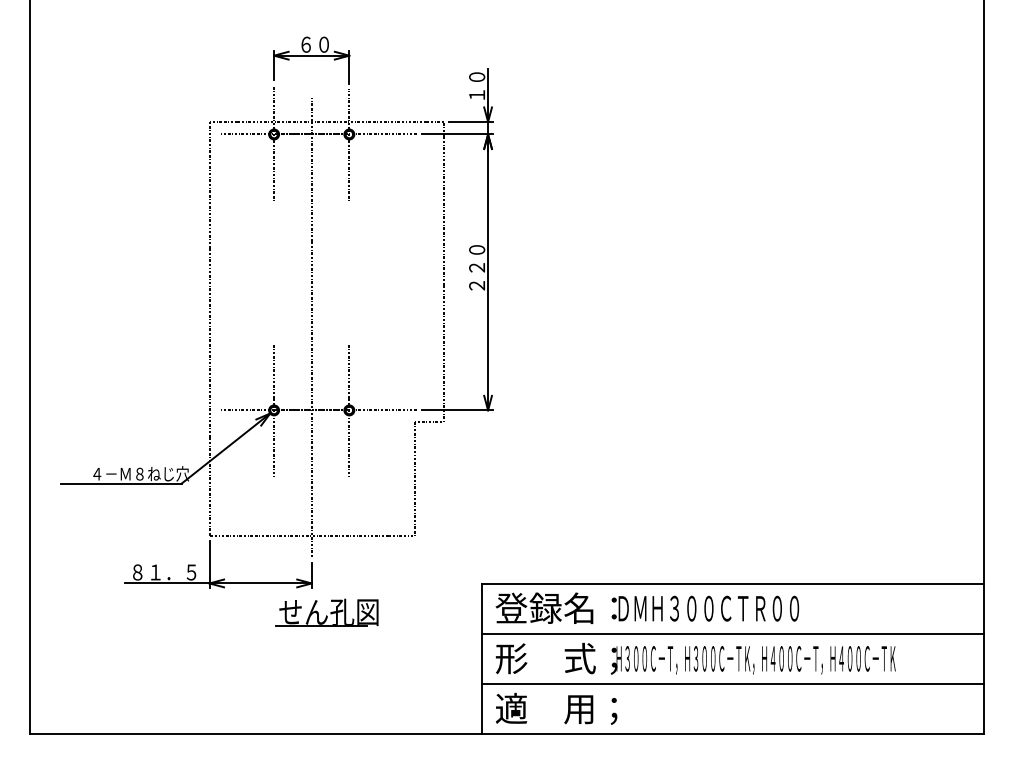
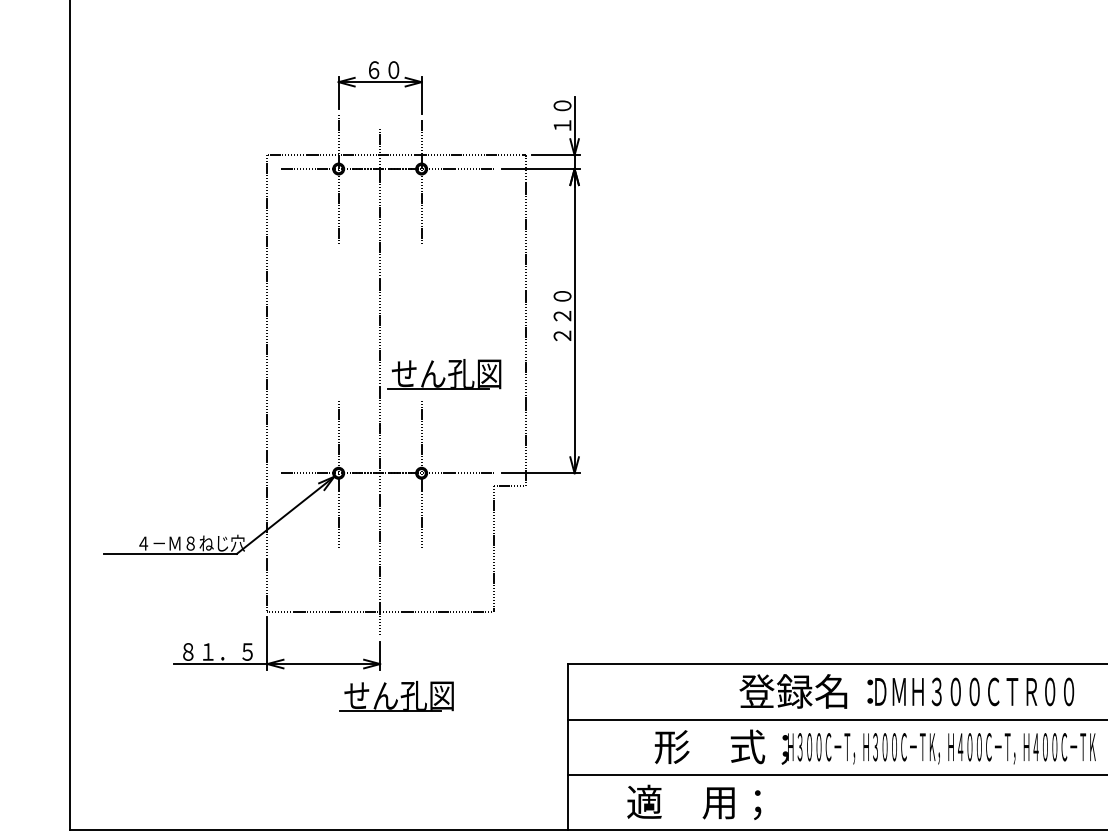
part: (369, 320) -> (443, 374), added
text: (647, 607) -> (906, 690), moved
text: (695, 658) -> (874, 746), moved
text: (556, 708) -> (694, 801), moved

